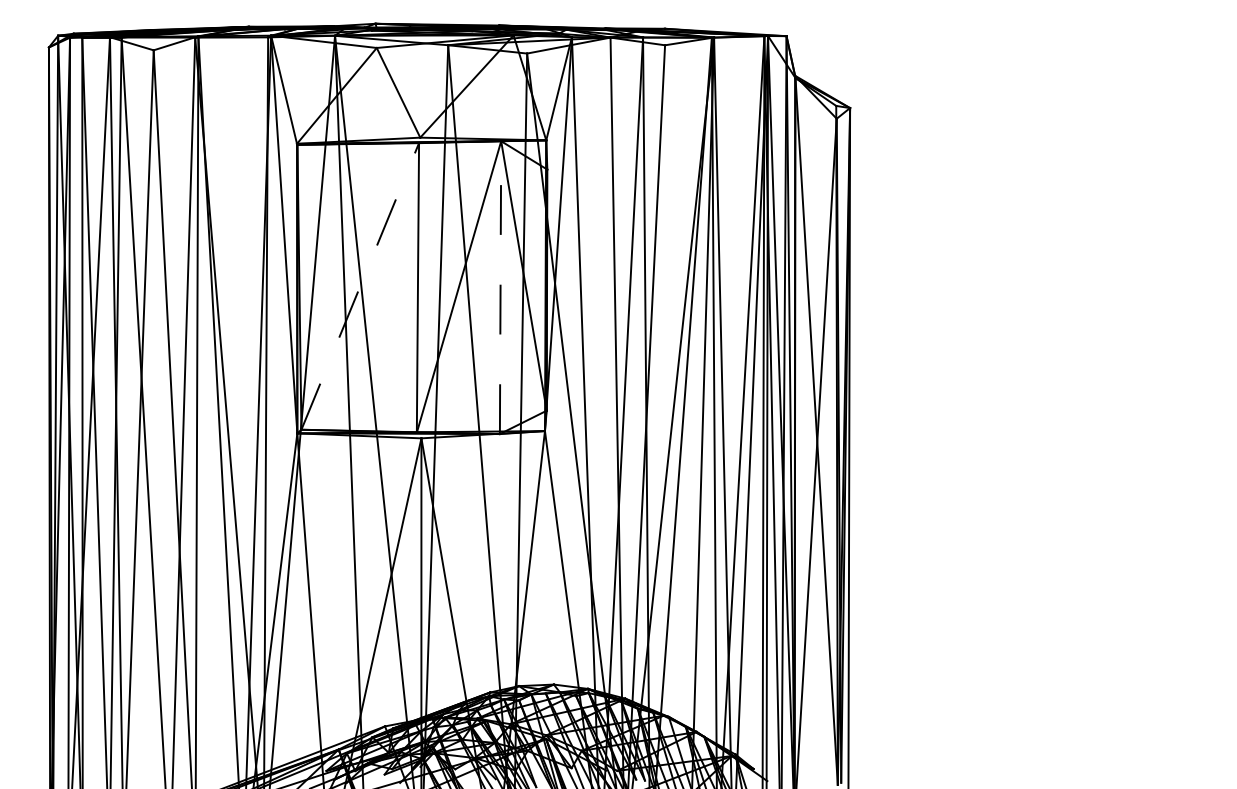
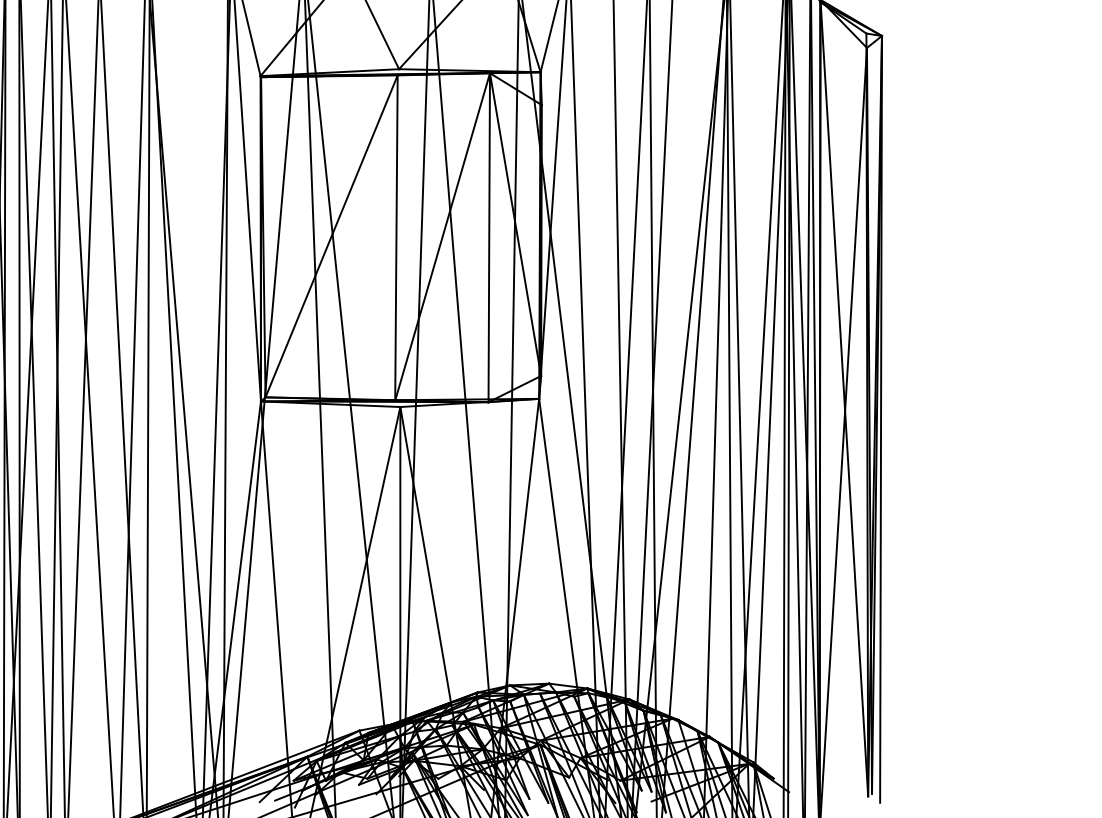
line: (360, 286) -> (331, 236), dashed -> solid
line: (500, 287) -> (489, 237), dashed -> solid

